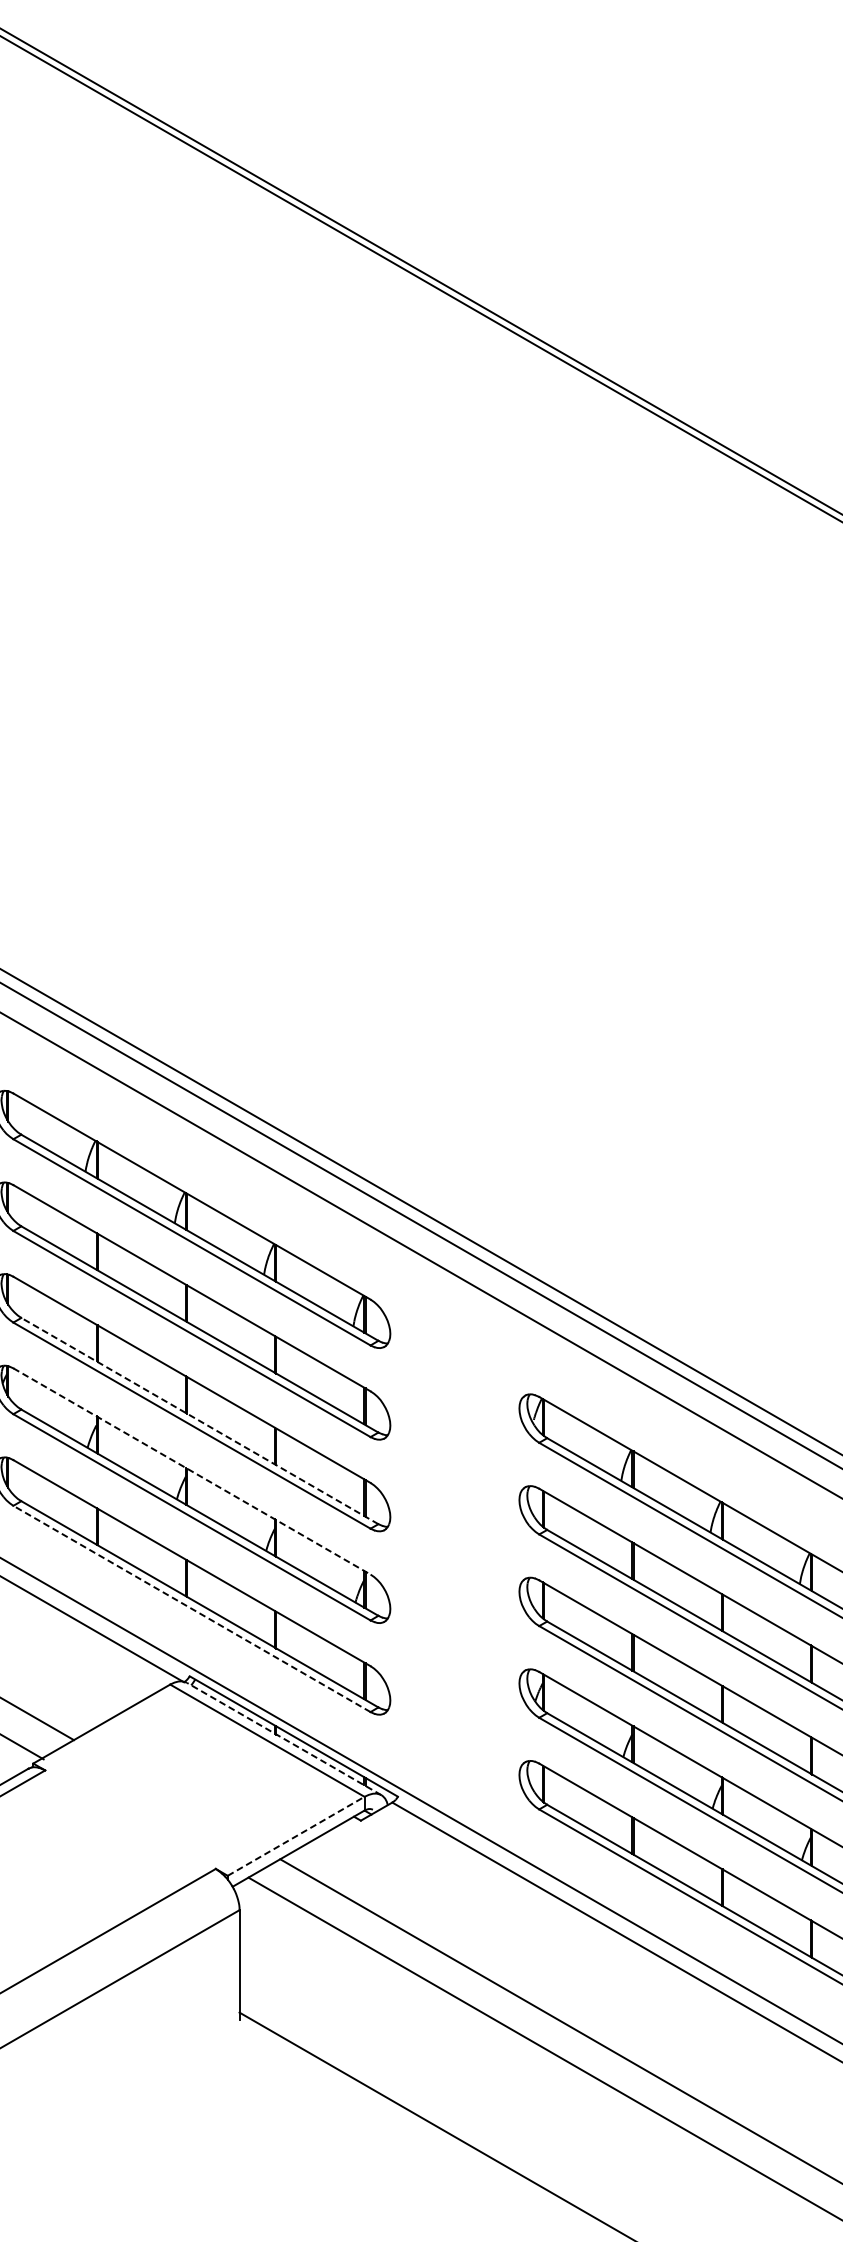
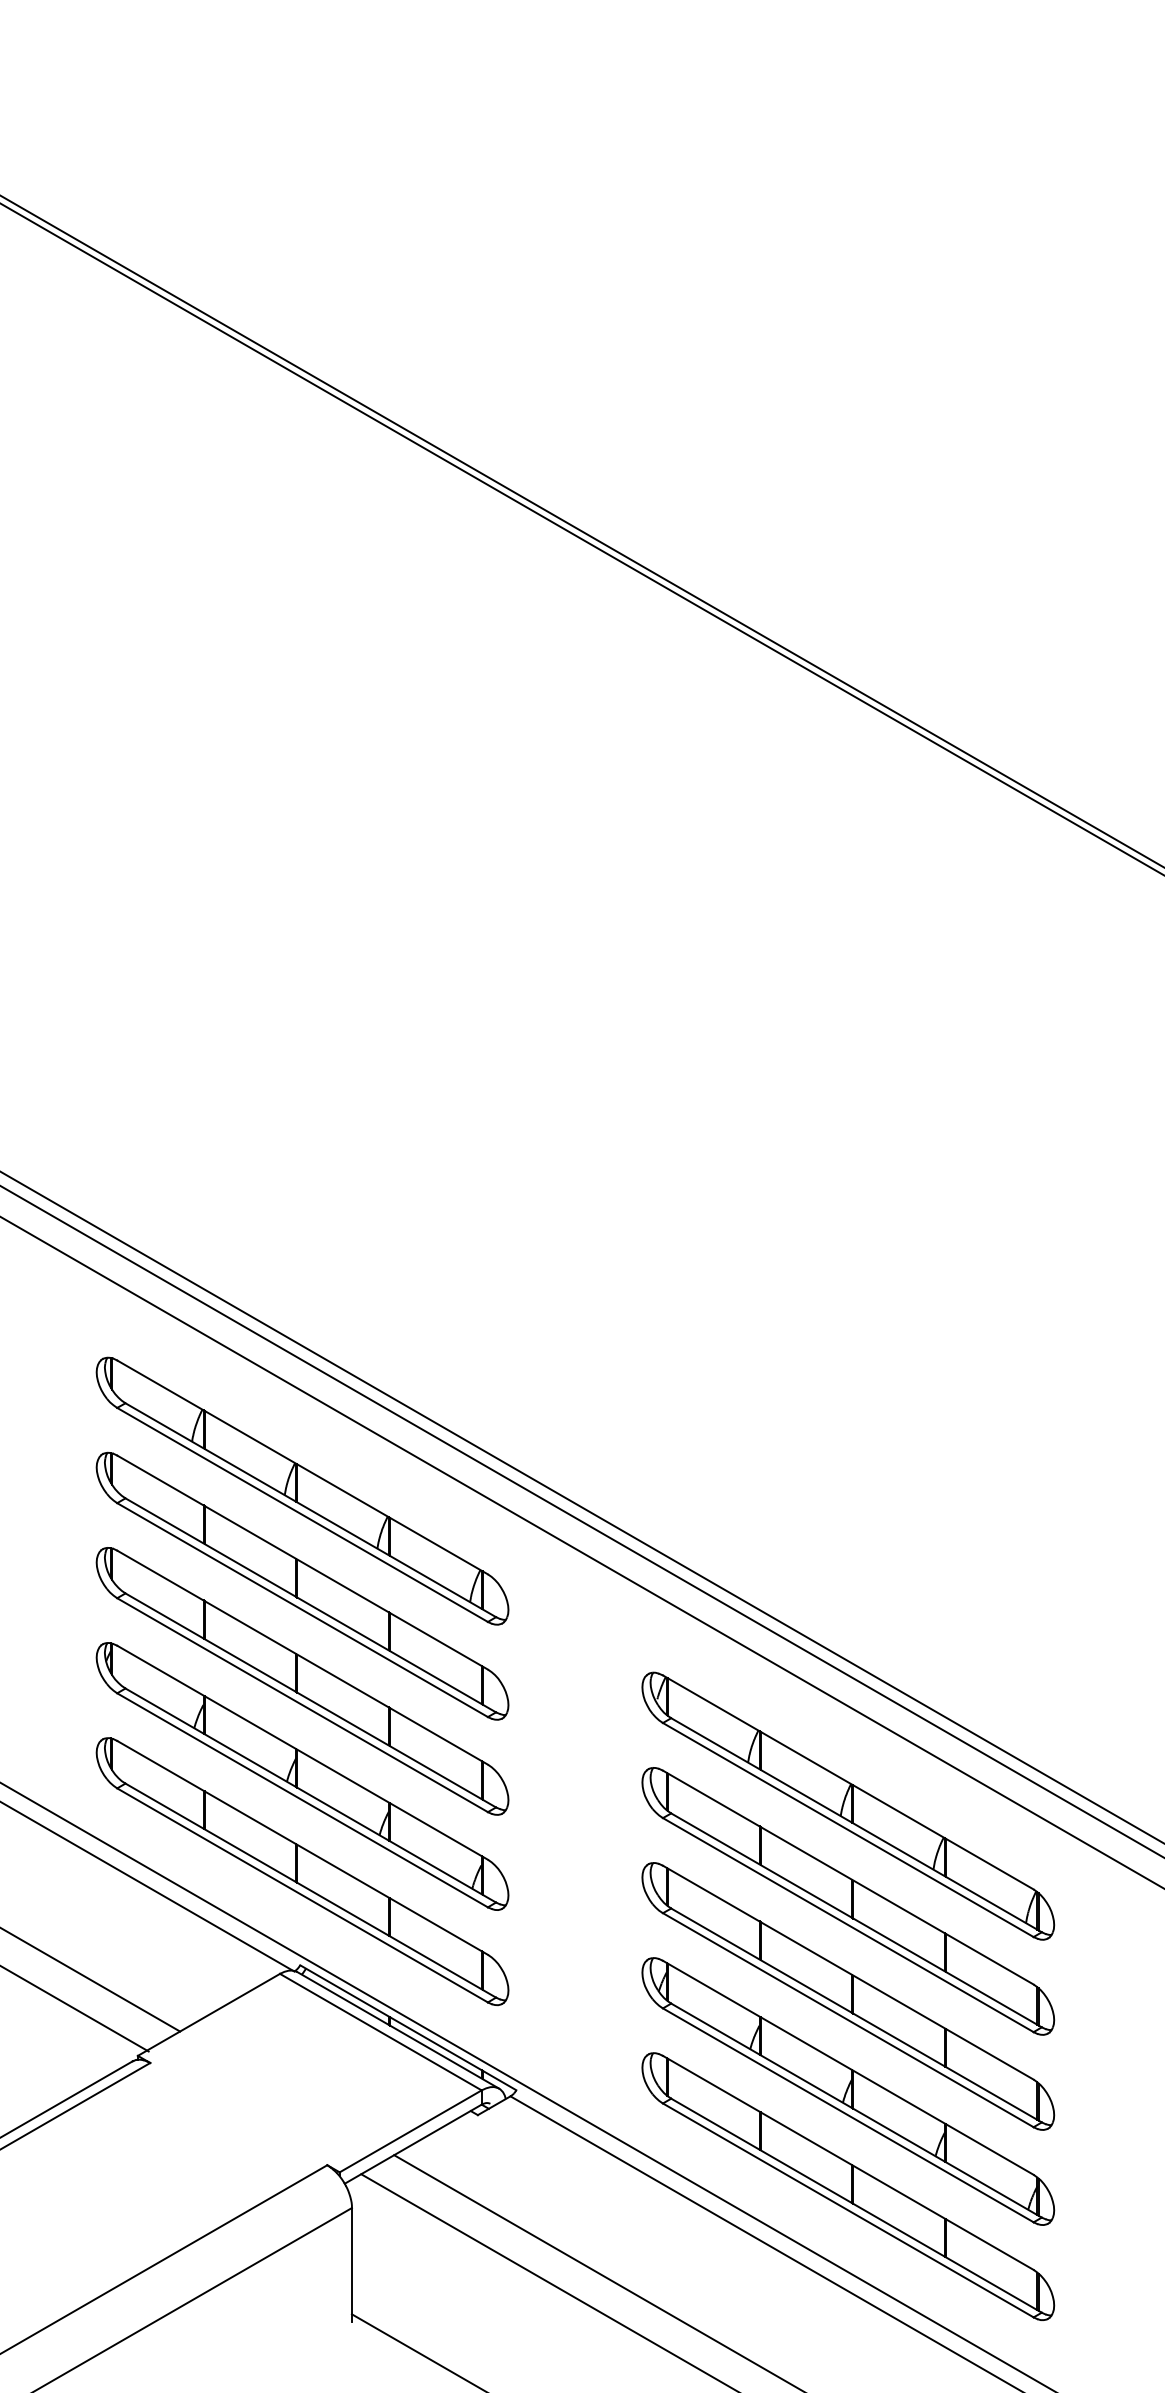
line: (199, 1421) -> (310, 1700), dashed -> solid
line: (192, 1471) -> (303, 1752), dashed -> solid
line: (191, 1609) -> (302, 1895), dashed -> solid
line: (283, 1739) -> (397, 2030), dashed -> solid
line: (295, 1836) -> (410, 2131), dashed -> solid

